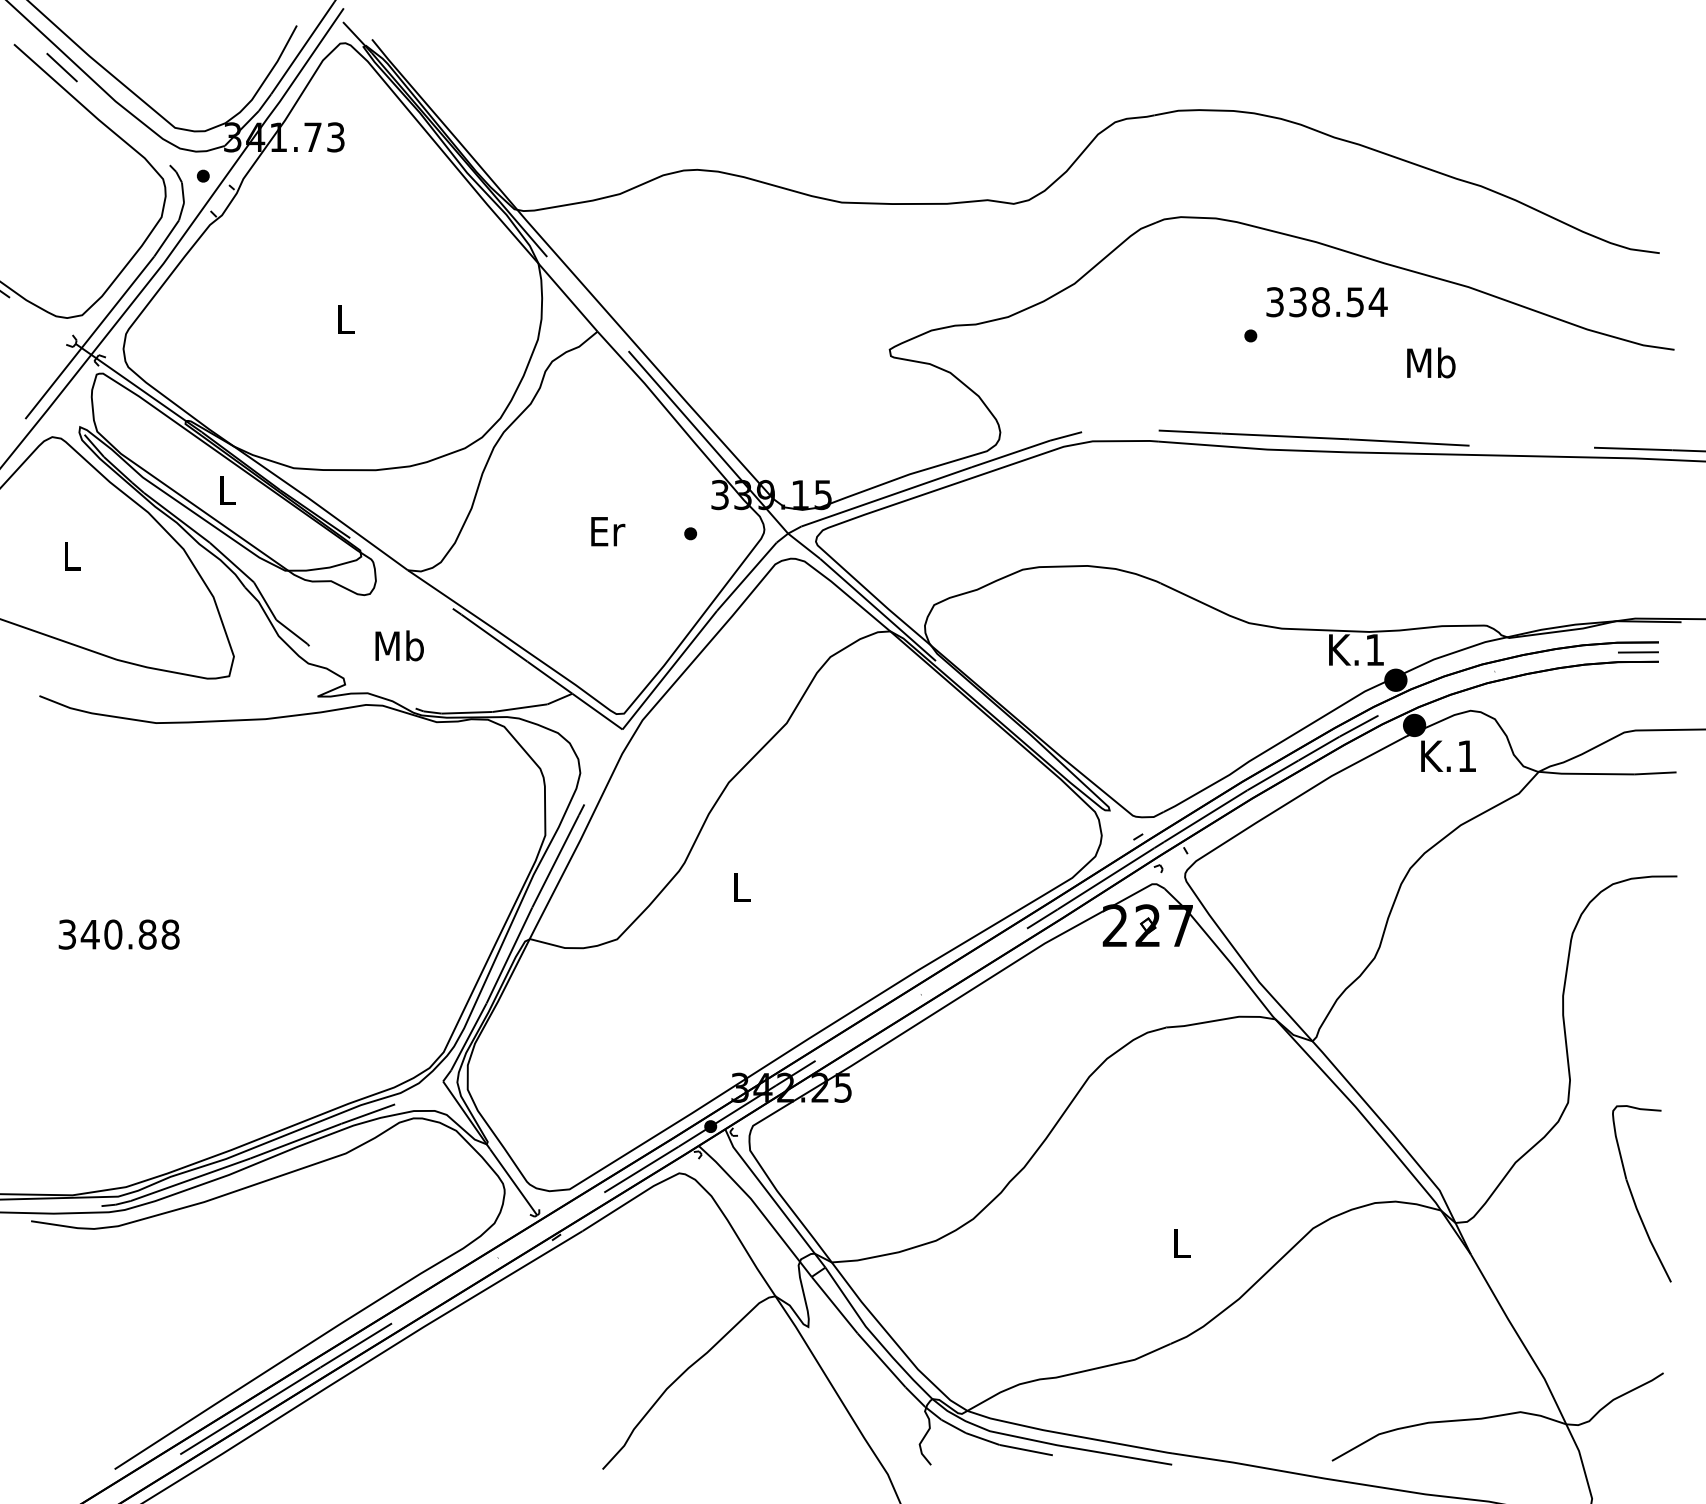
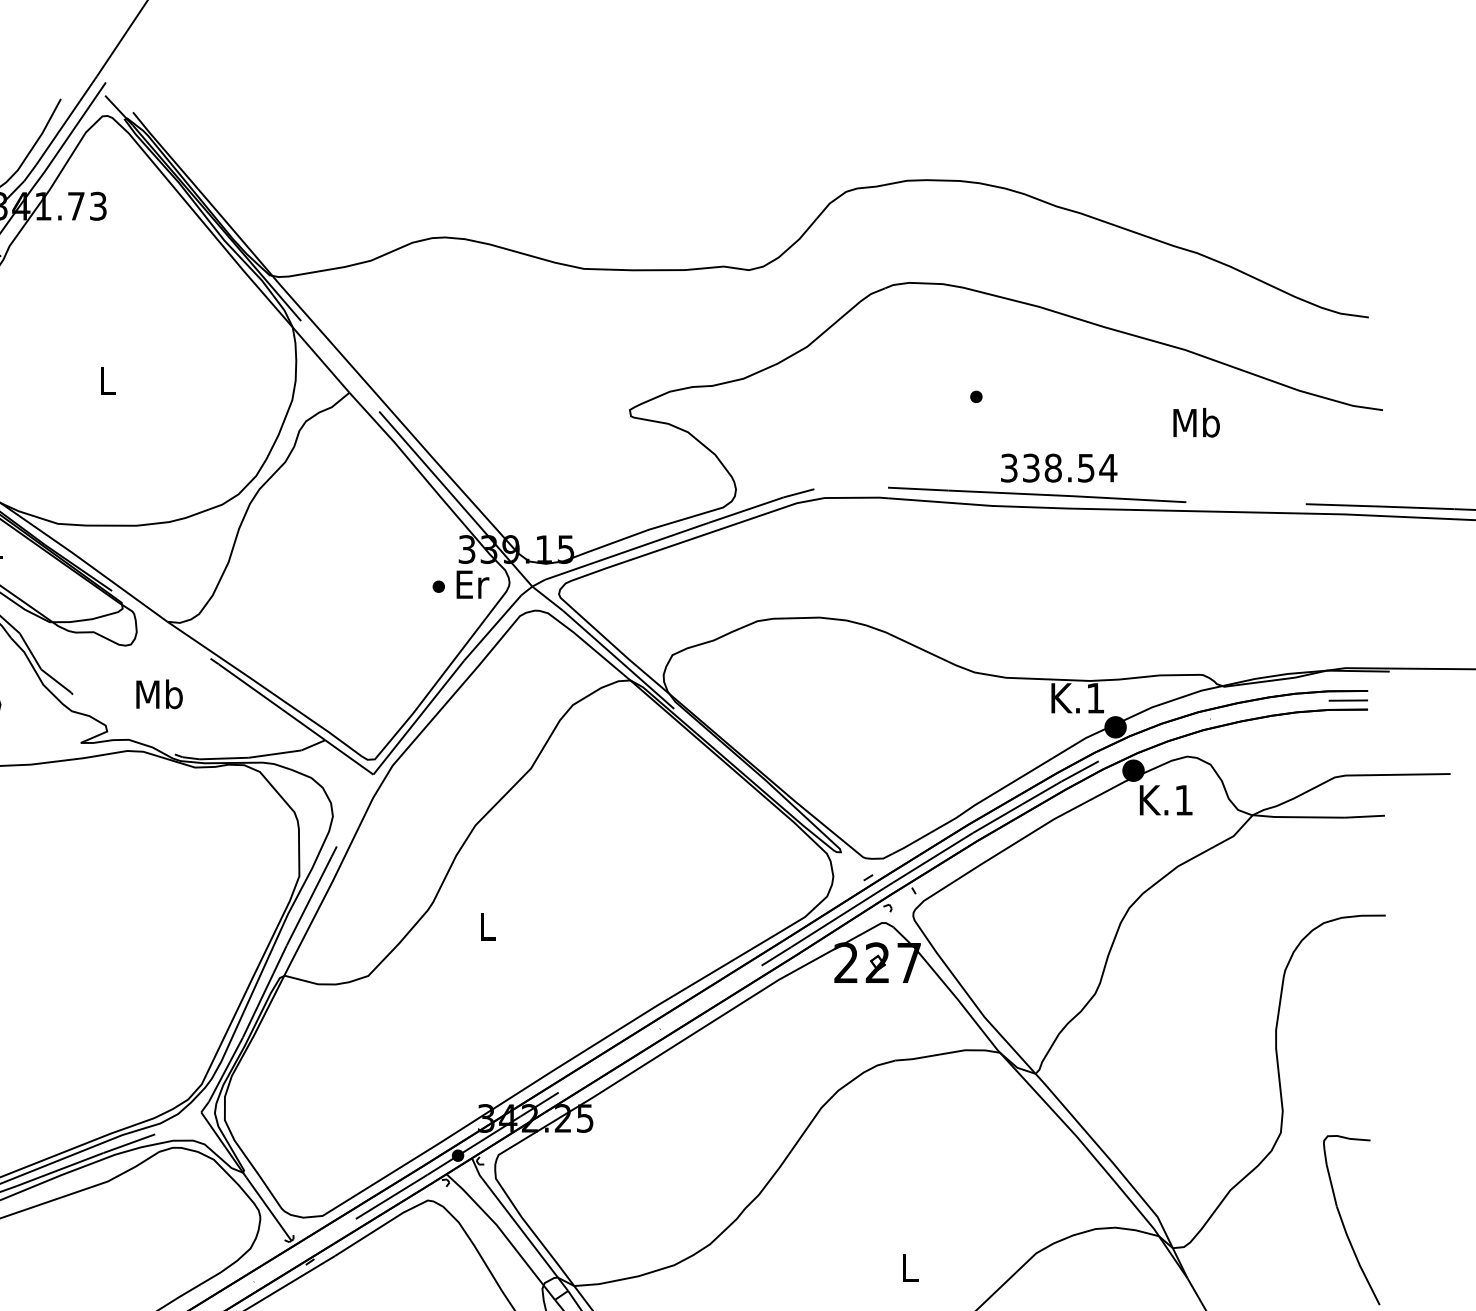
text: (1326, 302) -> (1058, 468), moved
text: (1431, 362) -> (1196, 422), moved
text: (608, 531) -> (473, 584), moved

